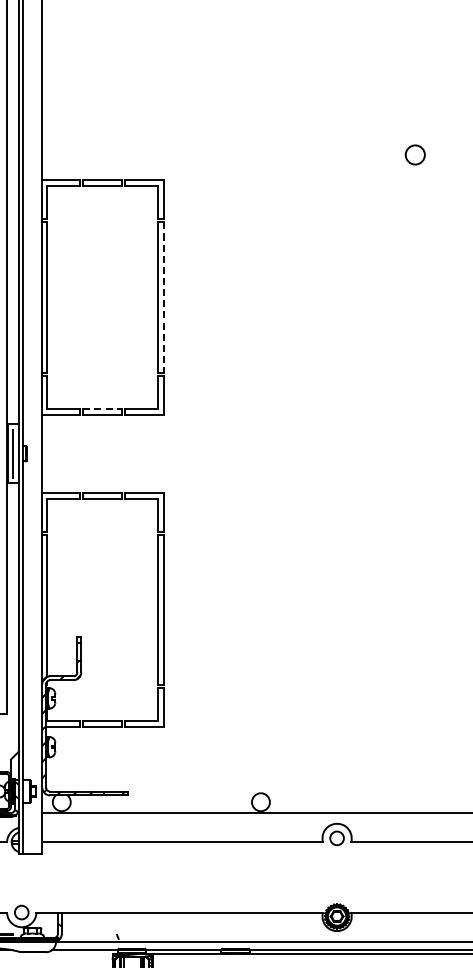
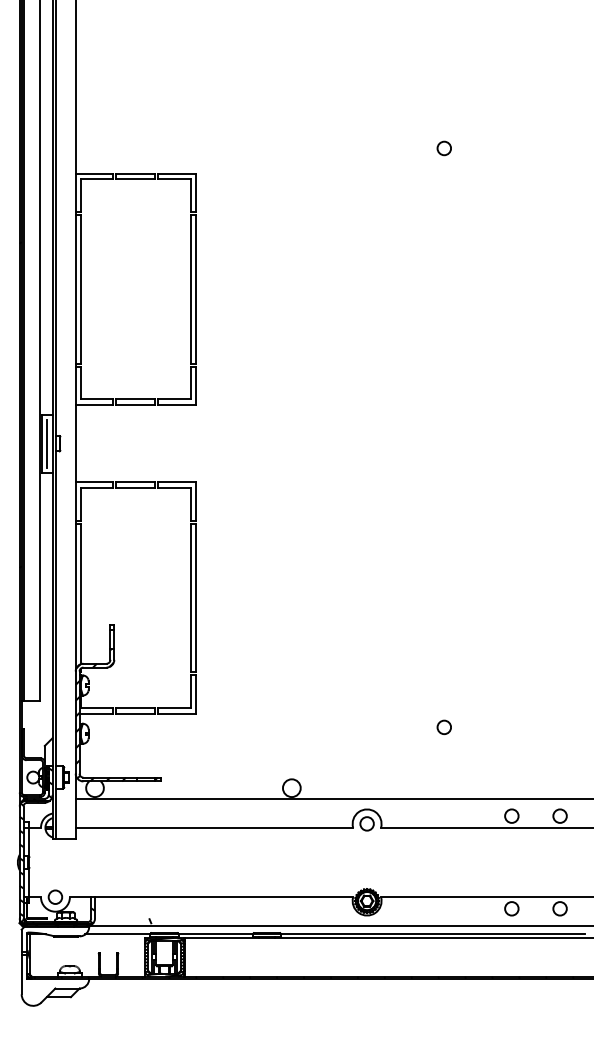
circle: (414, 155) -> (443, 148), size x0.71
line: (164, 297) -> (196, 289), dashed -> solid
line: (103, 408) -> (136, 399), dashed -> solid
circle: (414, 739) -> (443, 726), added

